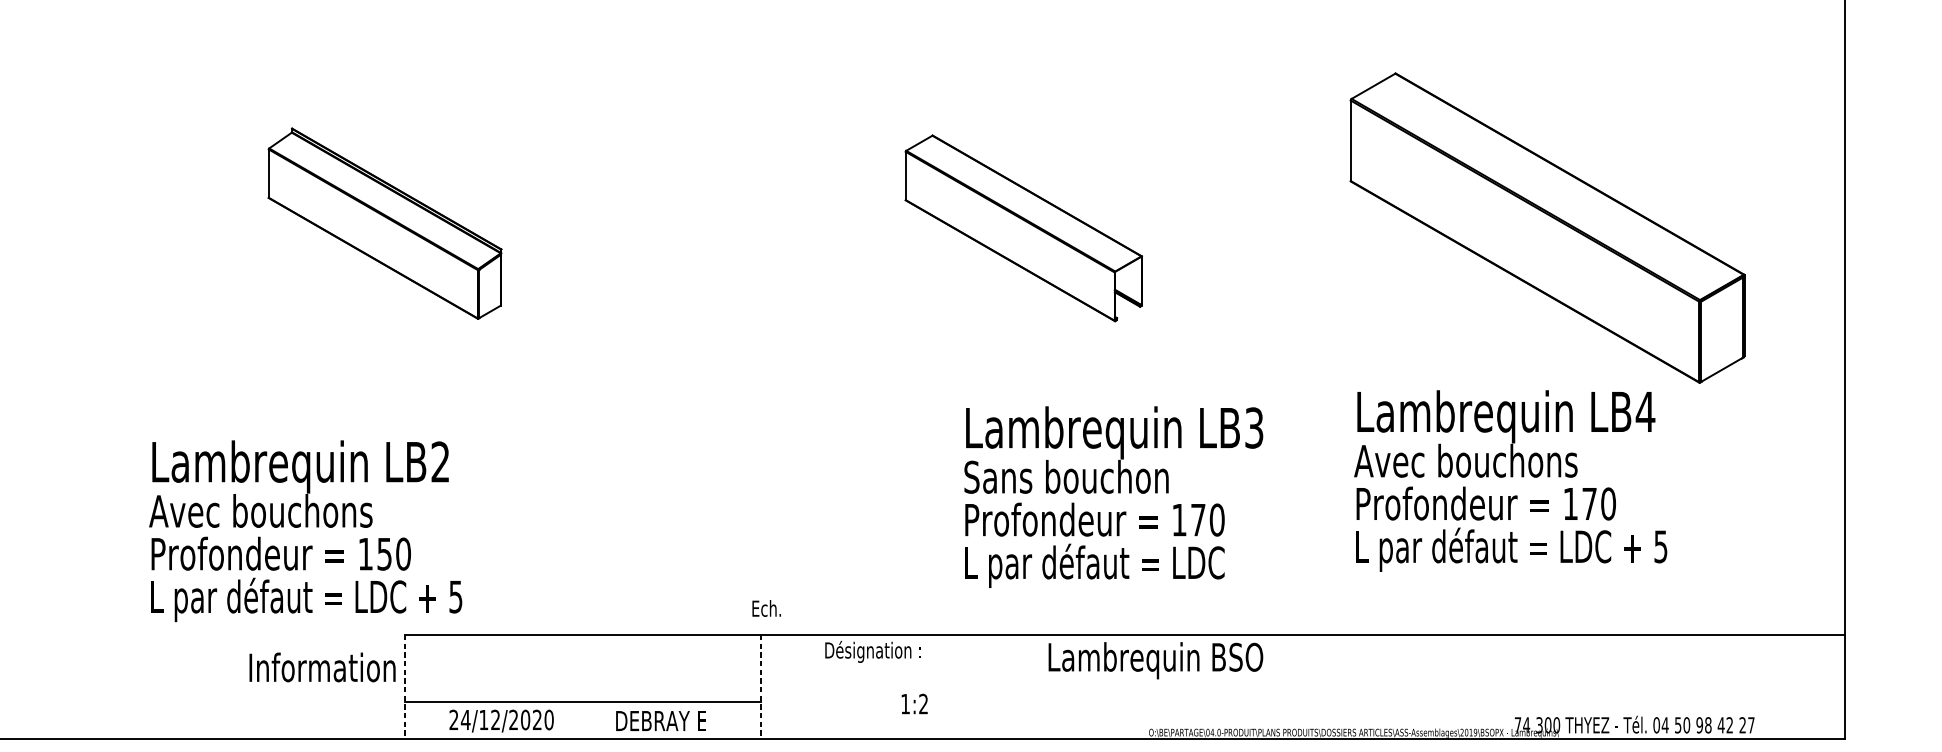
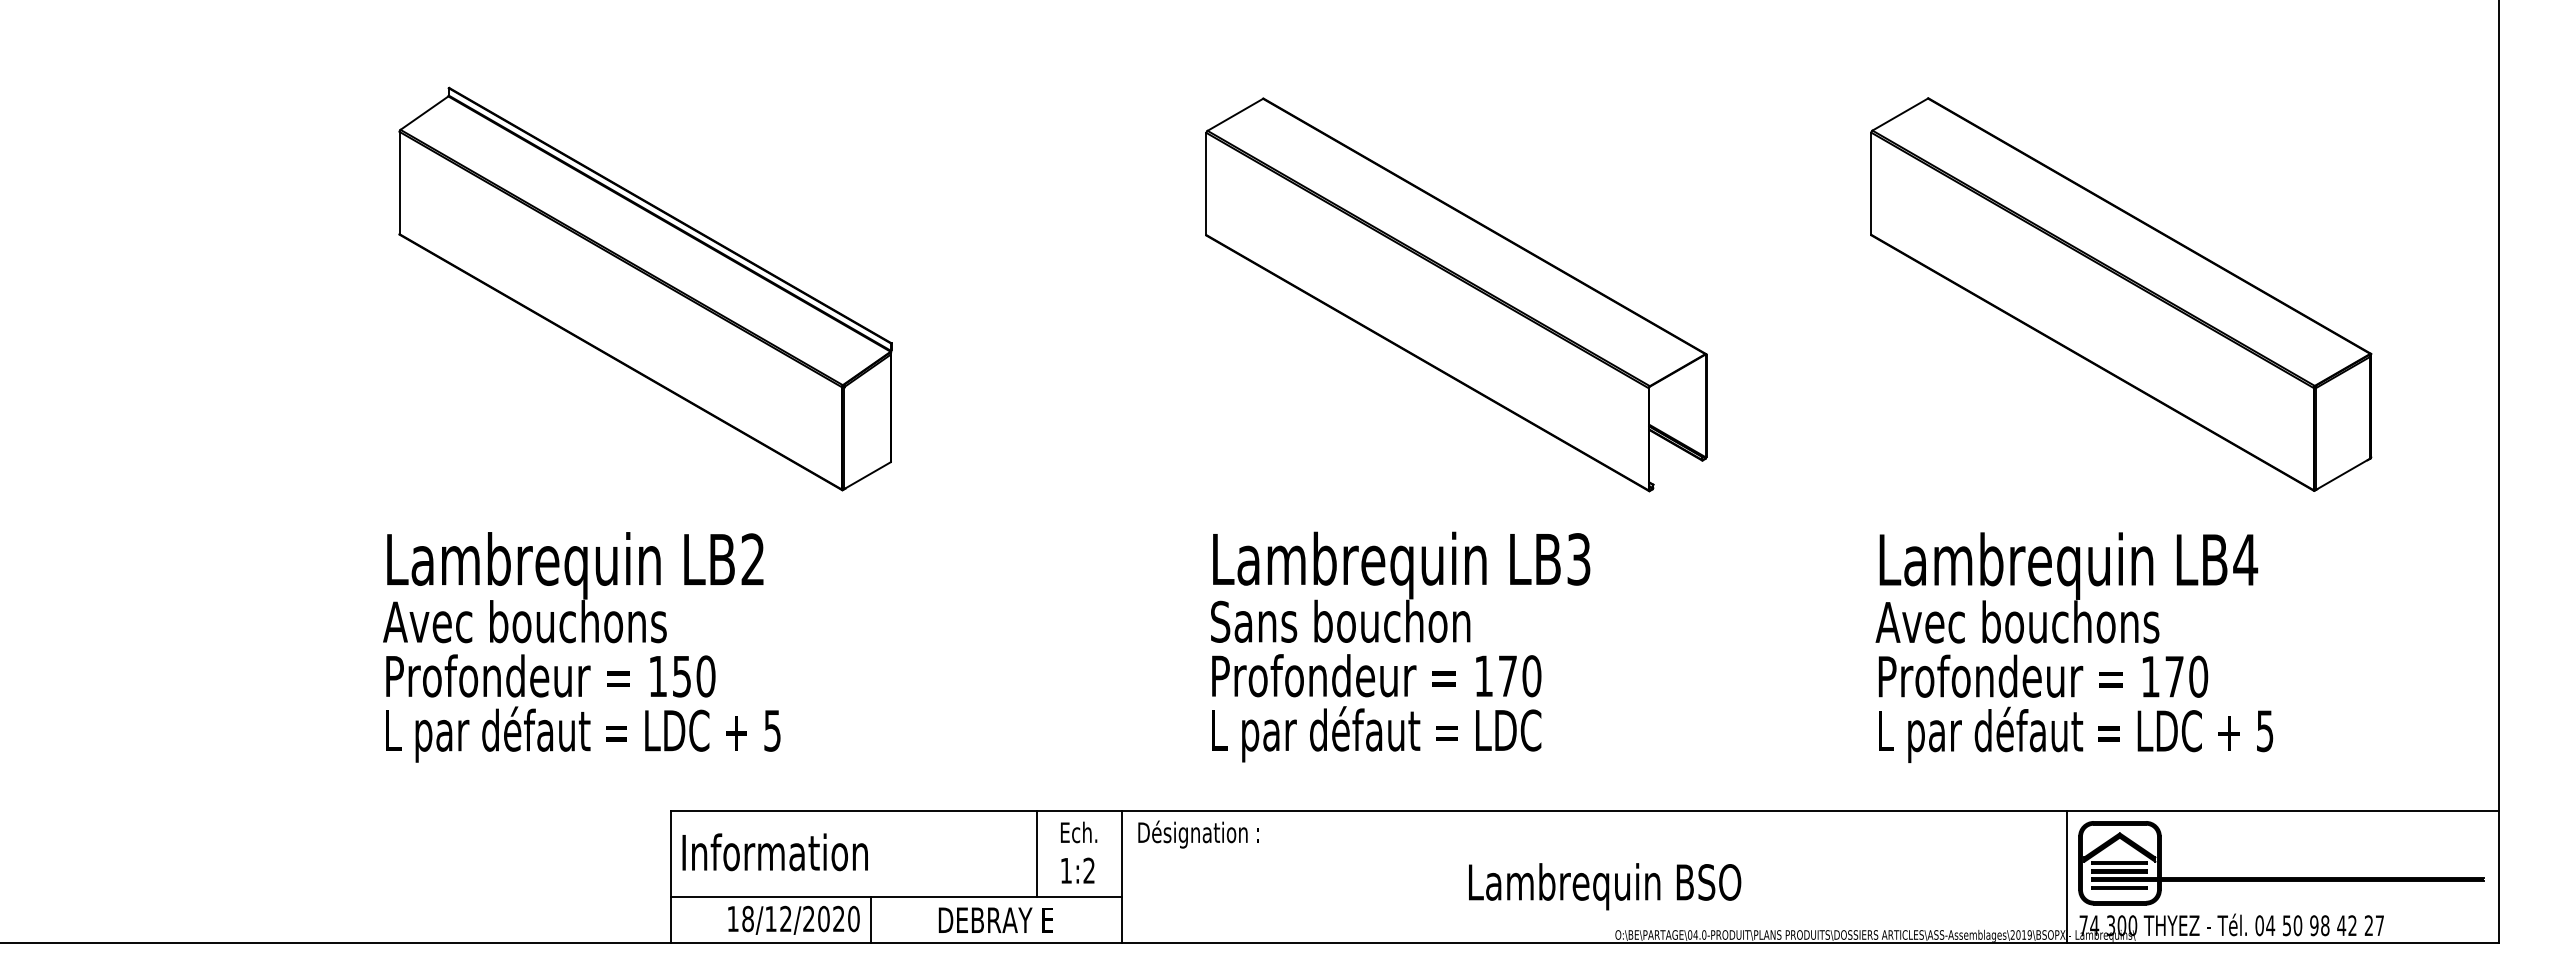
part: (385, 223) -> (645, 288), size x1.67
part: (1023, 228) -> (1456, 294), size x1.67
text: (1510, 480) -> (2074, 647), moved
text: (1113, 496) -> (1400, 646), moved
text: (305, 531) -> (581, 647), moved
text: (767, 608) -> (1079, 832), moved
text: (872, 651) -> (1198, 834), moved
text: (1156, 660) -> (1605, 886), moved
text: (321, 667) -> (774, 852), moved
line: (693, 668) -> (1037, 853), added
line: (404, 686) -> (670, 876), dashed -> solid
line: (760, 686) -> (1122, 876), dashed -> solid
line: (1505, 686) -> (2067, 876), added
part: (1673, 687) -> (2281, 877), added
text: (914, 703) -> (1077, 870), moved
text: (459, 719) -> (740, 918), 24/12/2020 -> 18/12/2020
line: (563, 720) -> (871, 919), added

